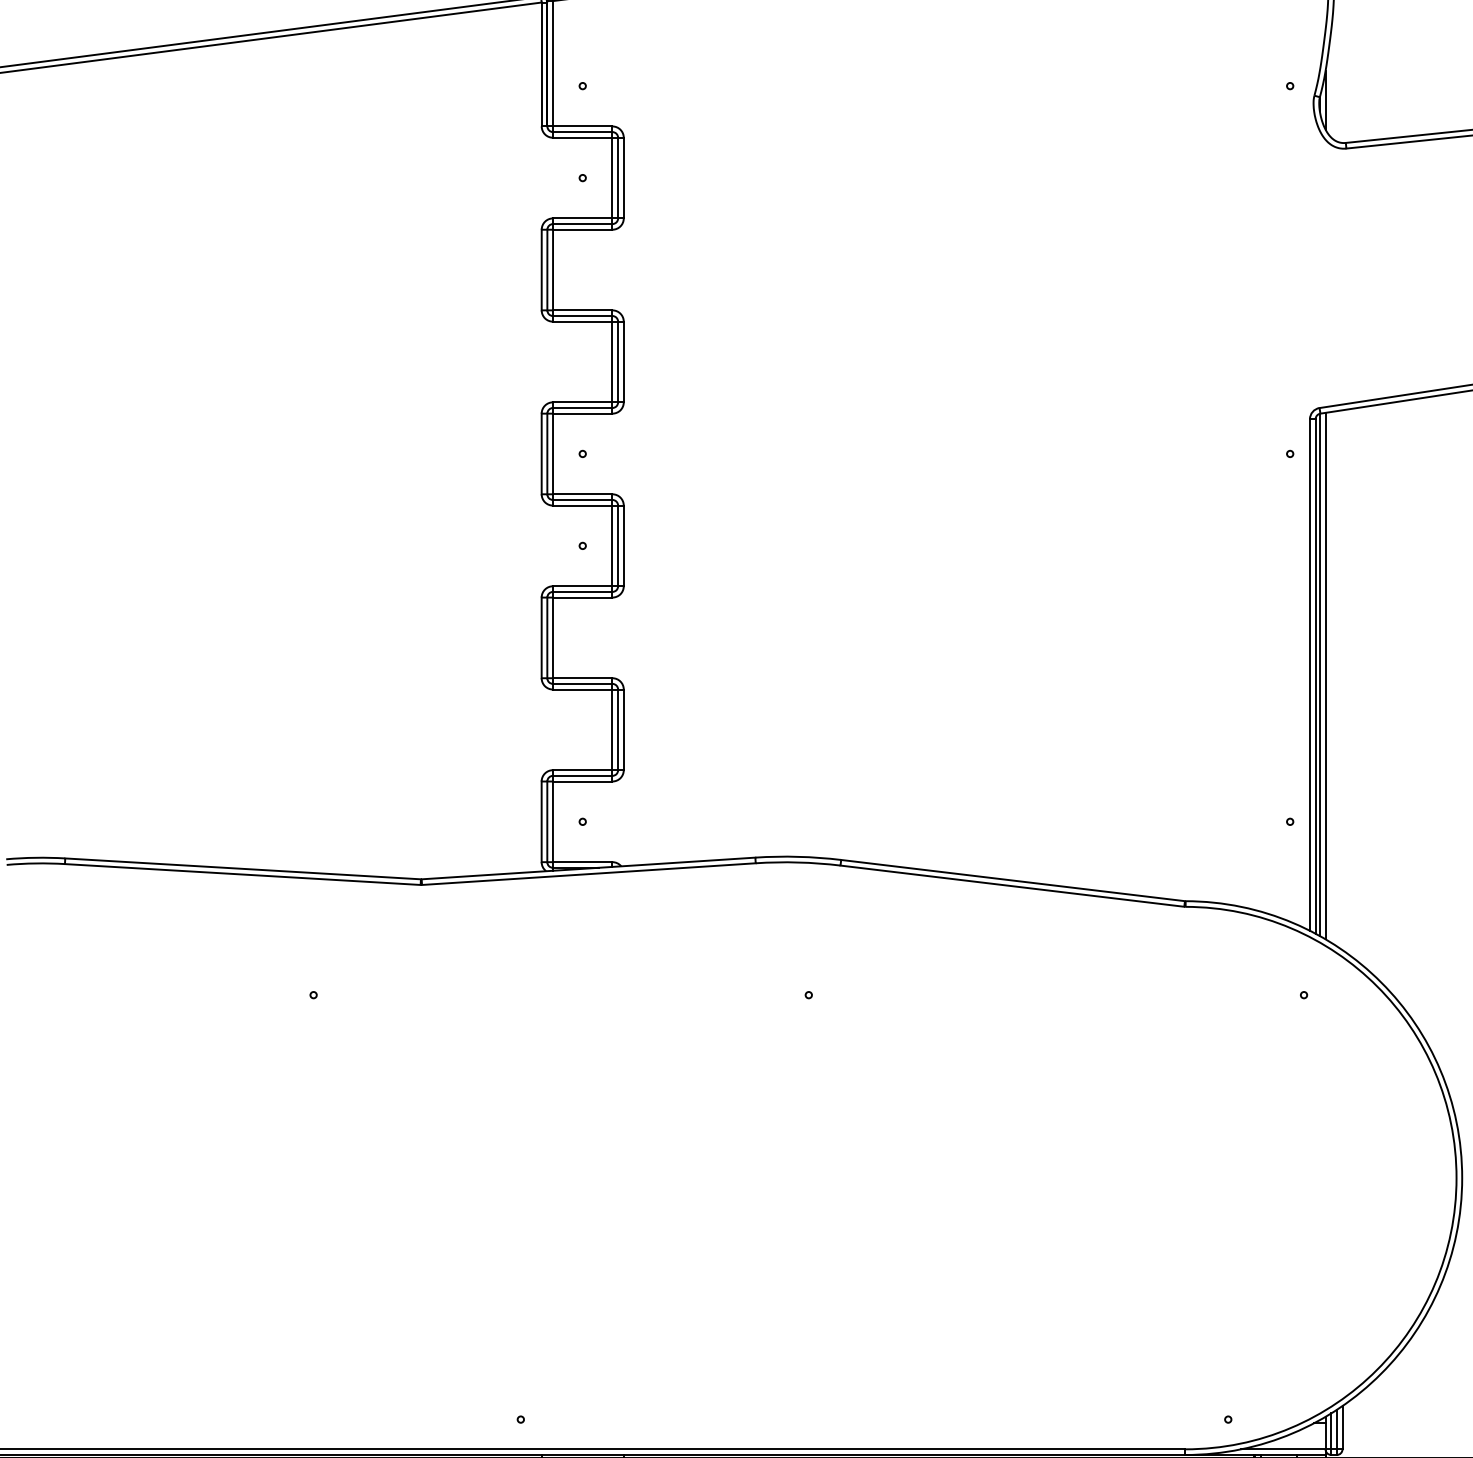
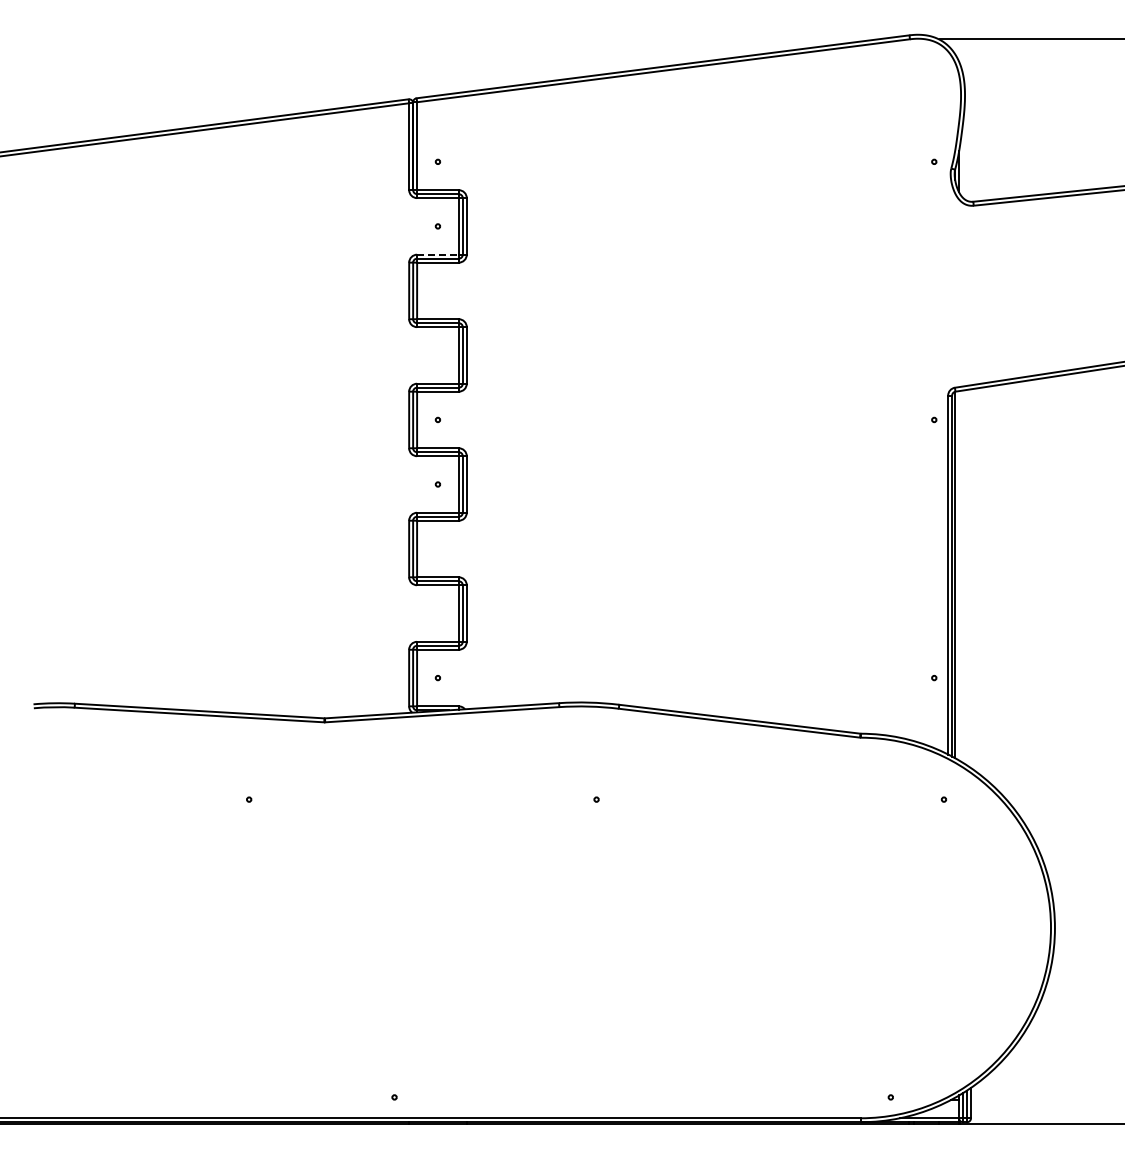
line: (582, 218) -> (437, 254), solid -> dashed
line: (1326, 675) -> (959, 575), removed

